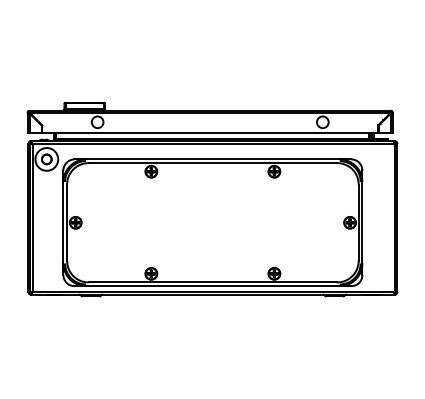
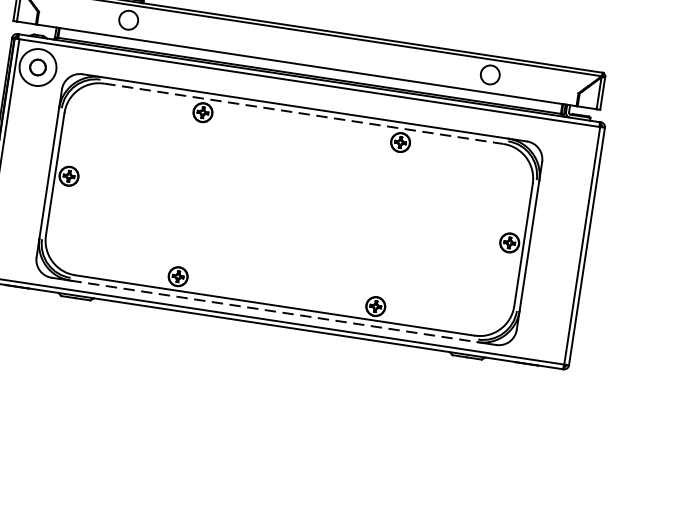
line: (213, 163) -> (304, 114), solid -> dashed
line: (212, 286) -> (273, 311), solid -> dashed

